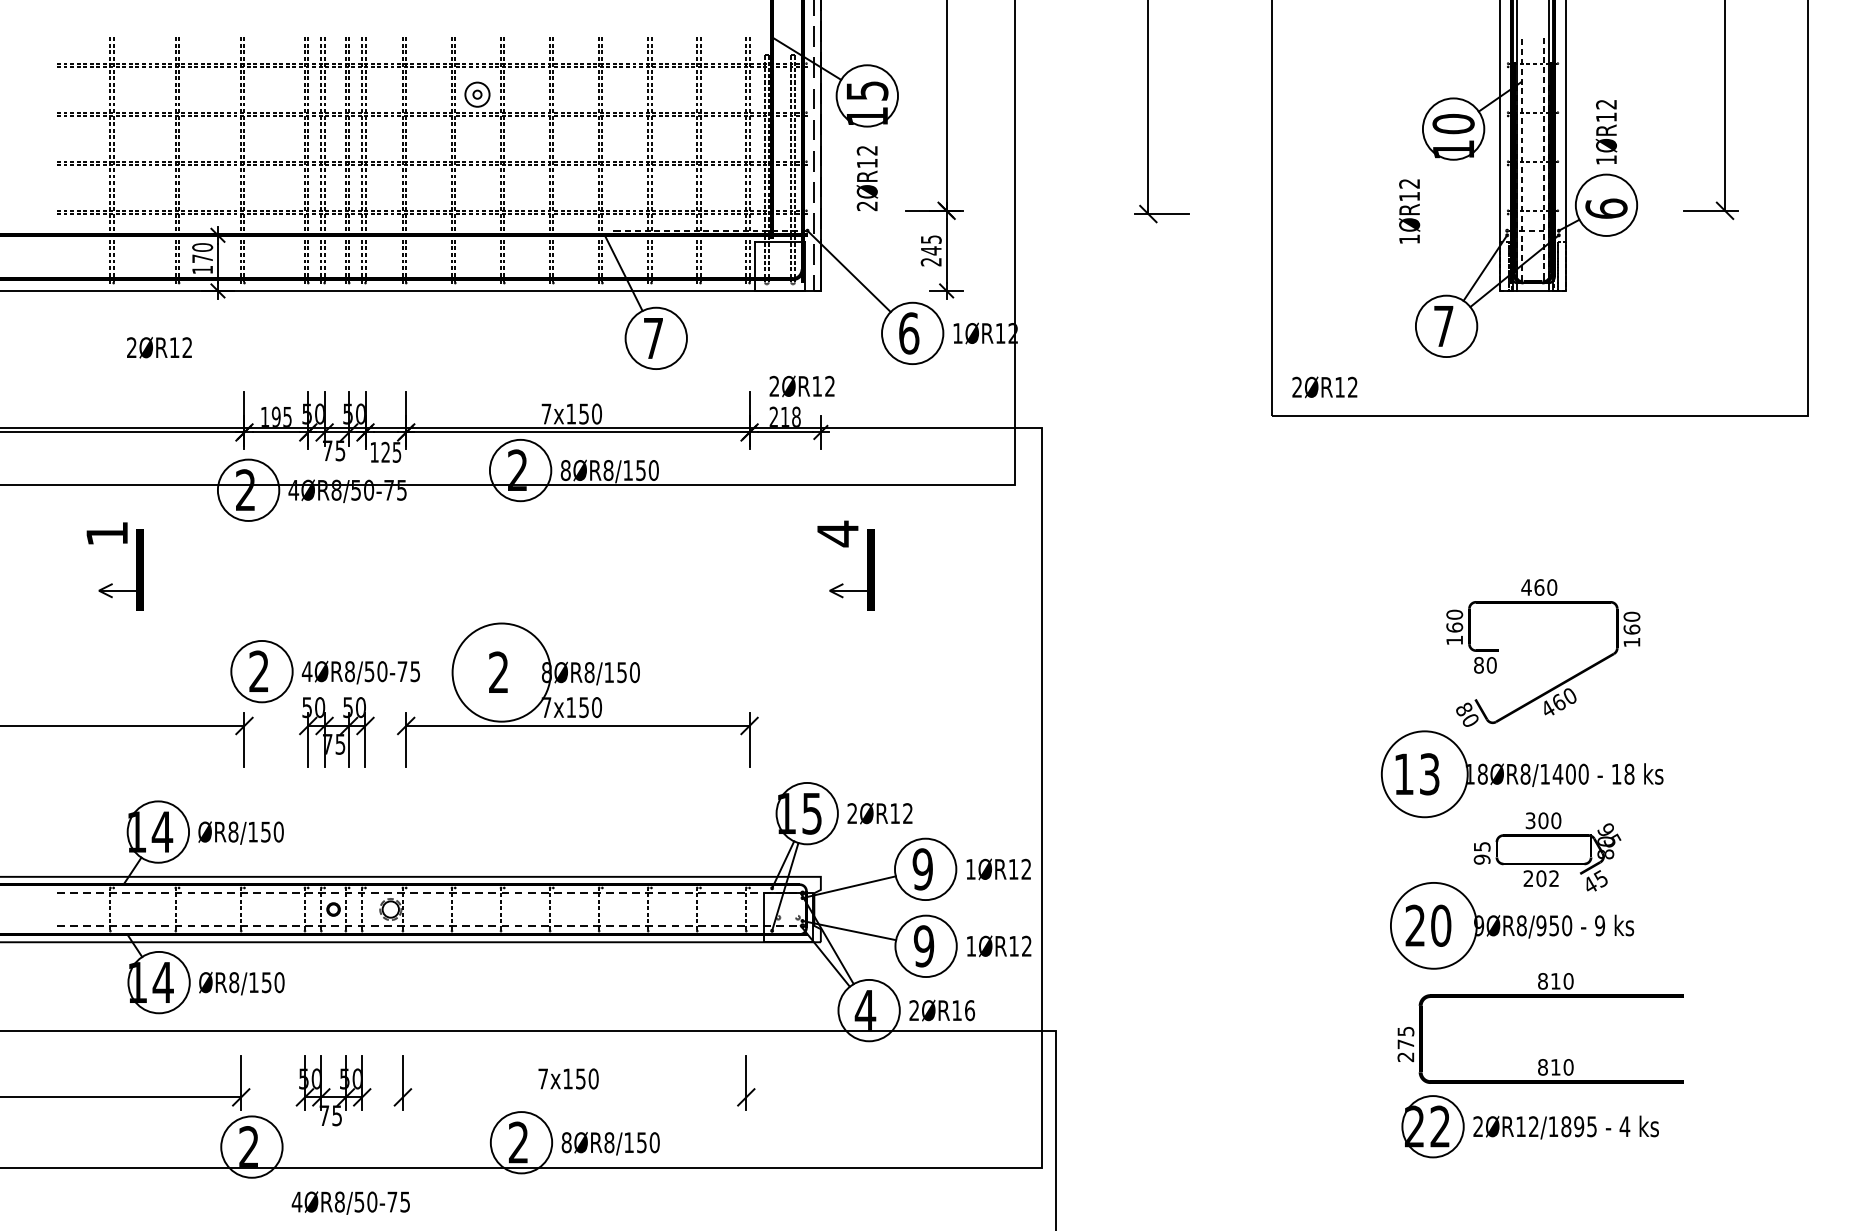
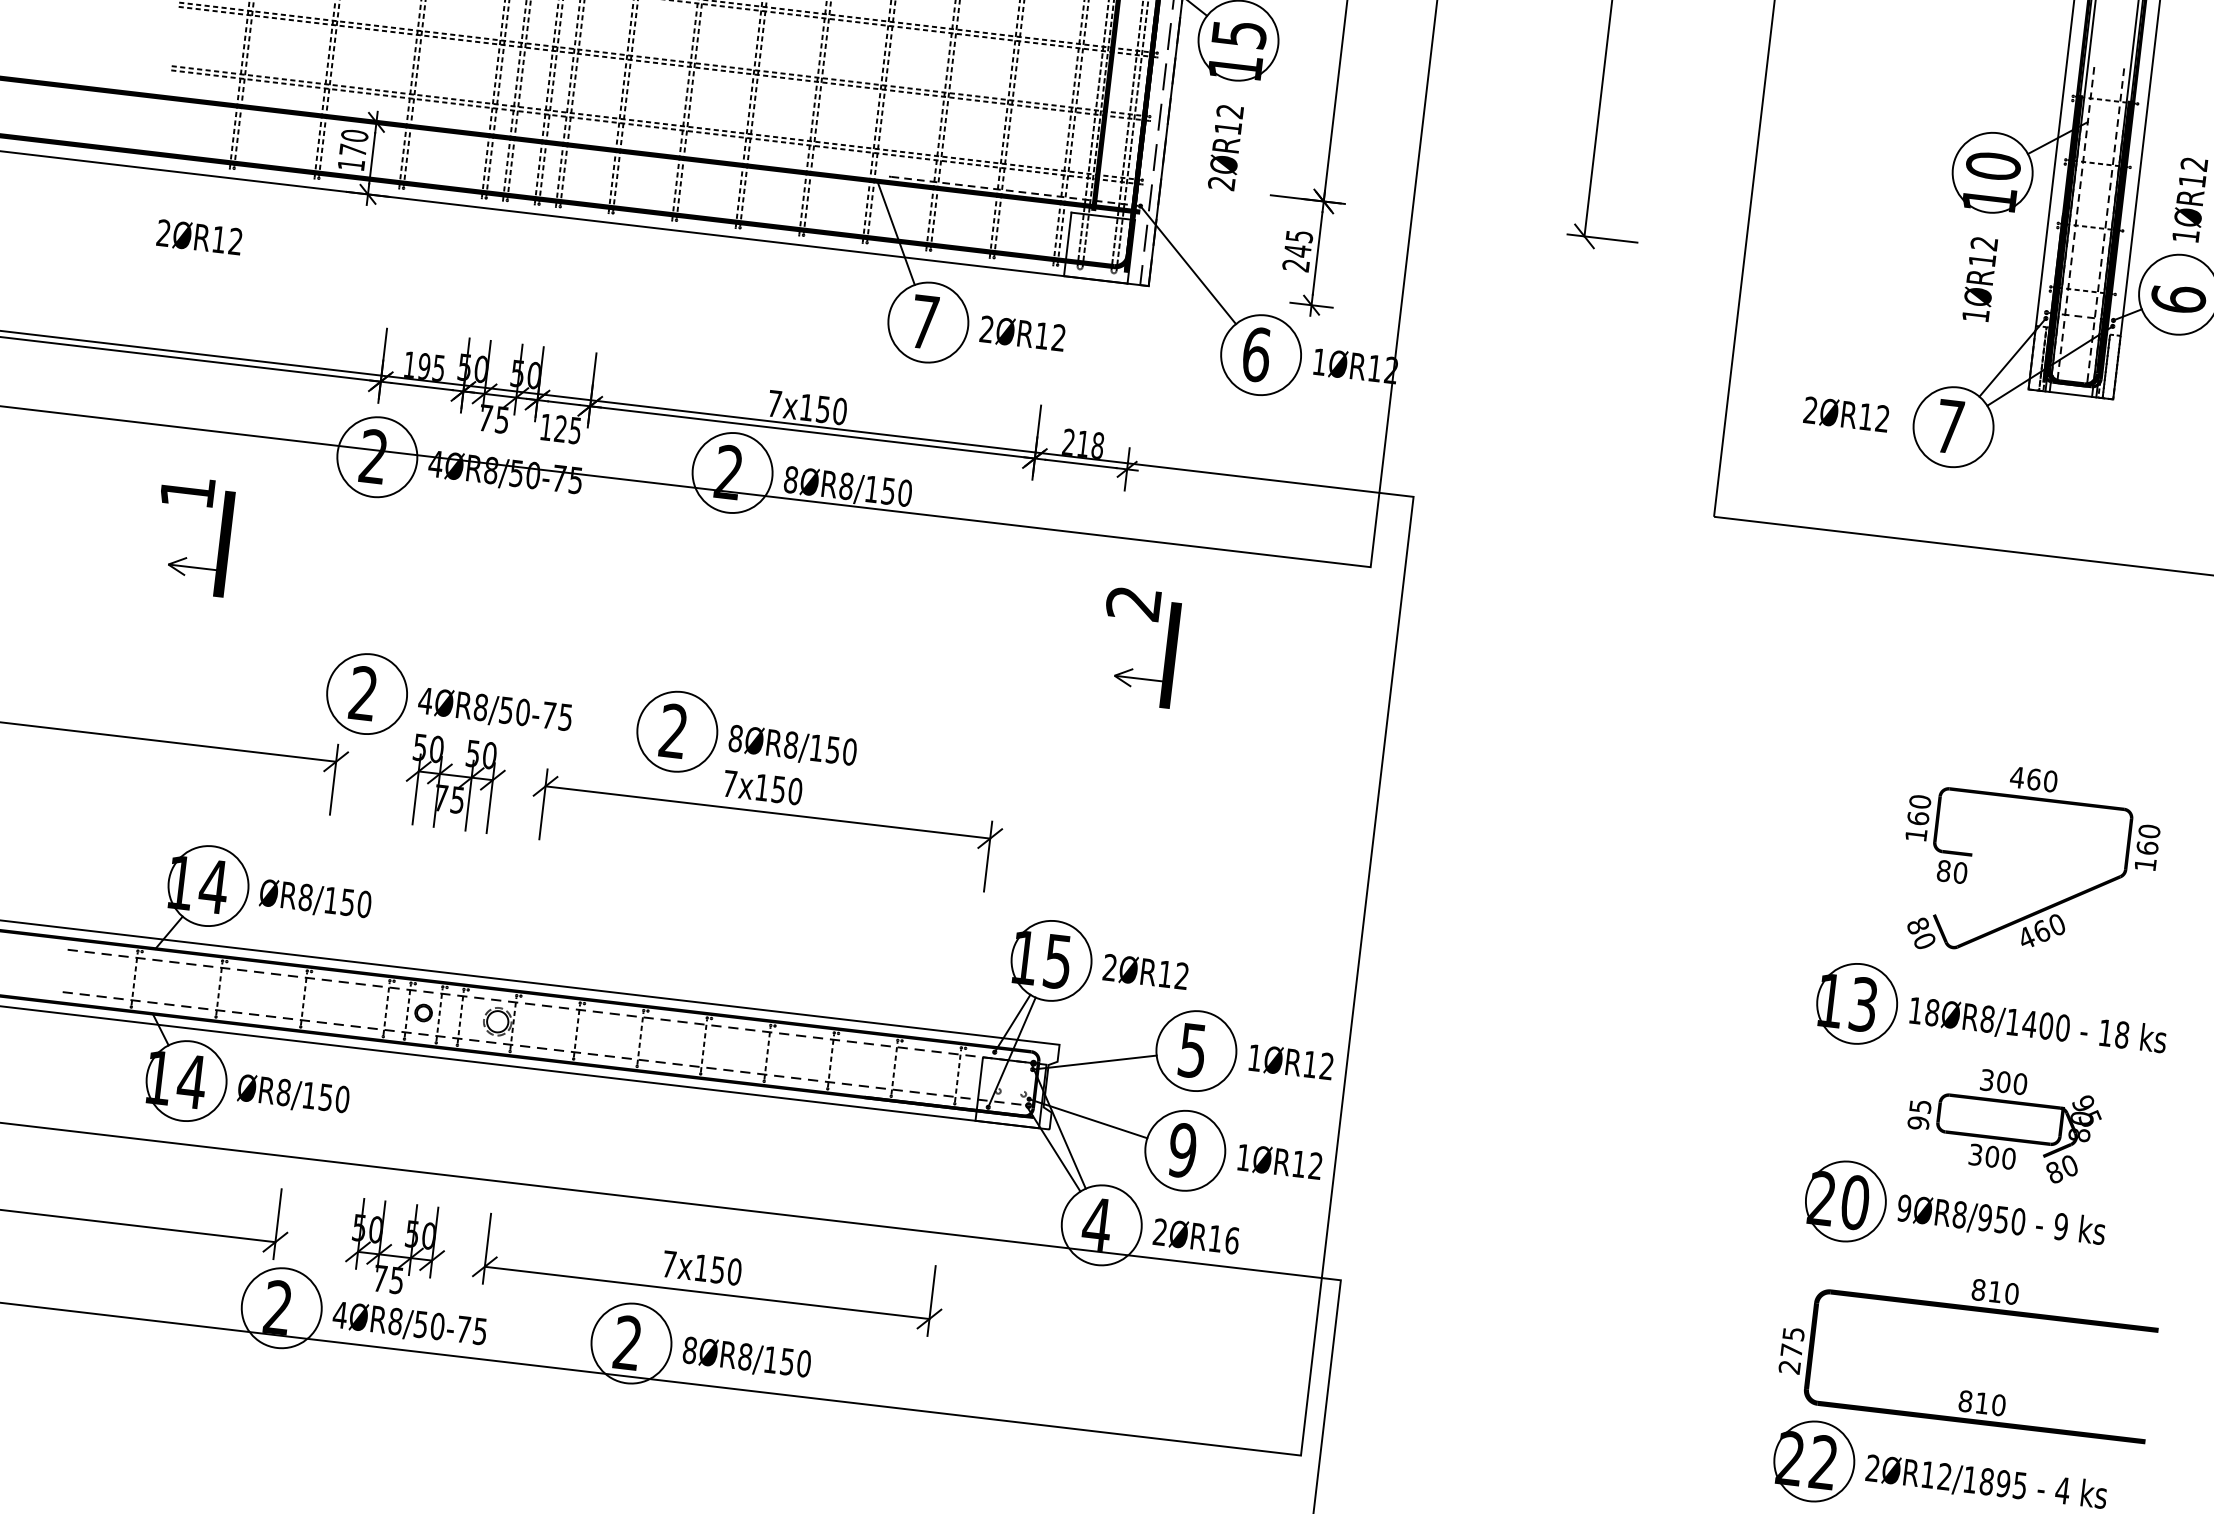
text: (1409, 211) -> (1979, 279), moved
text: (159, 347) -> (199, 237), moved
text: (801, 386) -> (1021, 333), moved
text: (1324, 387) -> (1845, 414), moved
text: (837, 533) -> (1133, 602), 4 -> 2
circle: (501, 672) -> (677, 731), size x0.62
circle: (1424, 773) -> (1856, 1002), size x0.71
text: (922, 869) -> (1192, 1050), 9 -> 5
text: (1541, 878) -> (1992, 1156), 202 -> 300
text: (1594, 881) -> (2060, 1168), 45 -> 80
circle: (1433, 925) -> (1845, 1201), size x0.71
line: (574, 1097) -> (707, 1293), added
text: (350, 1202) -> (409, 1323), moved

